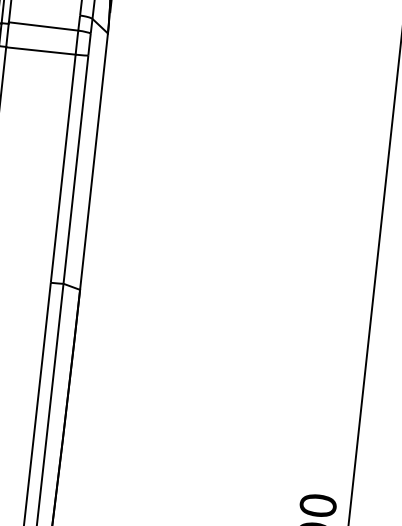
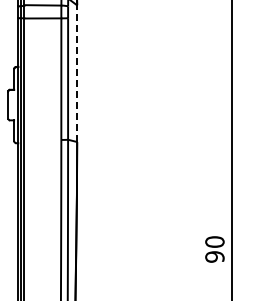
line: (94, 161) -> (77, 73), solid -> dashed

